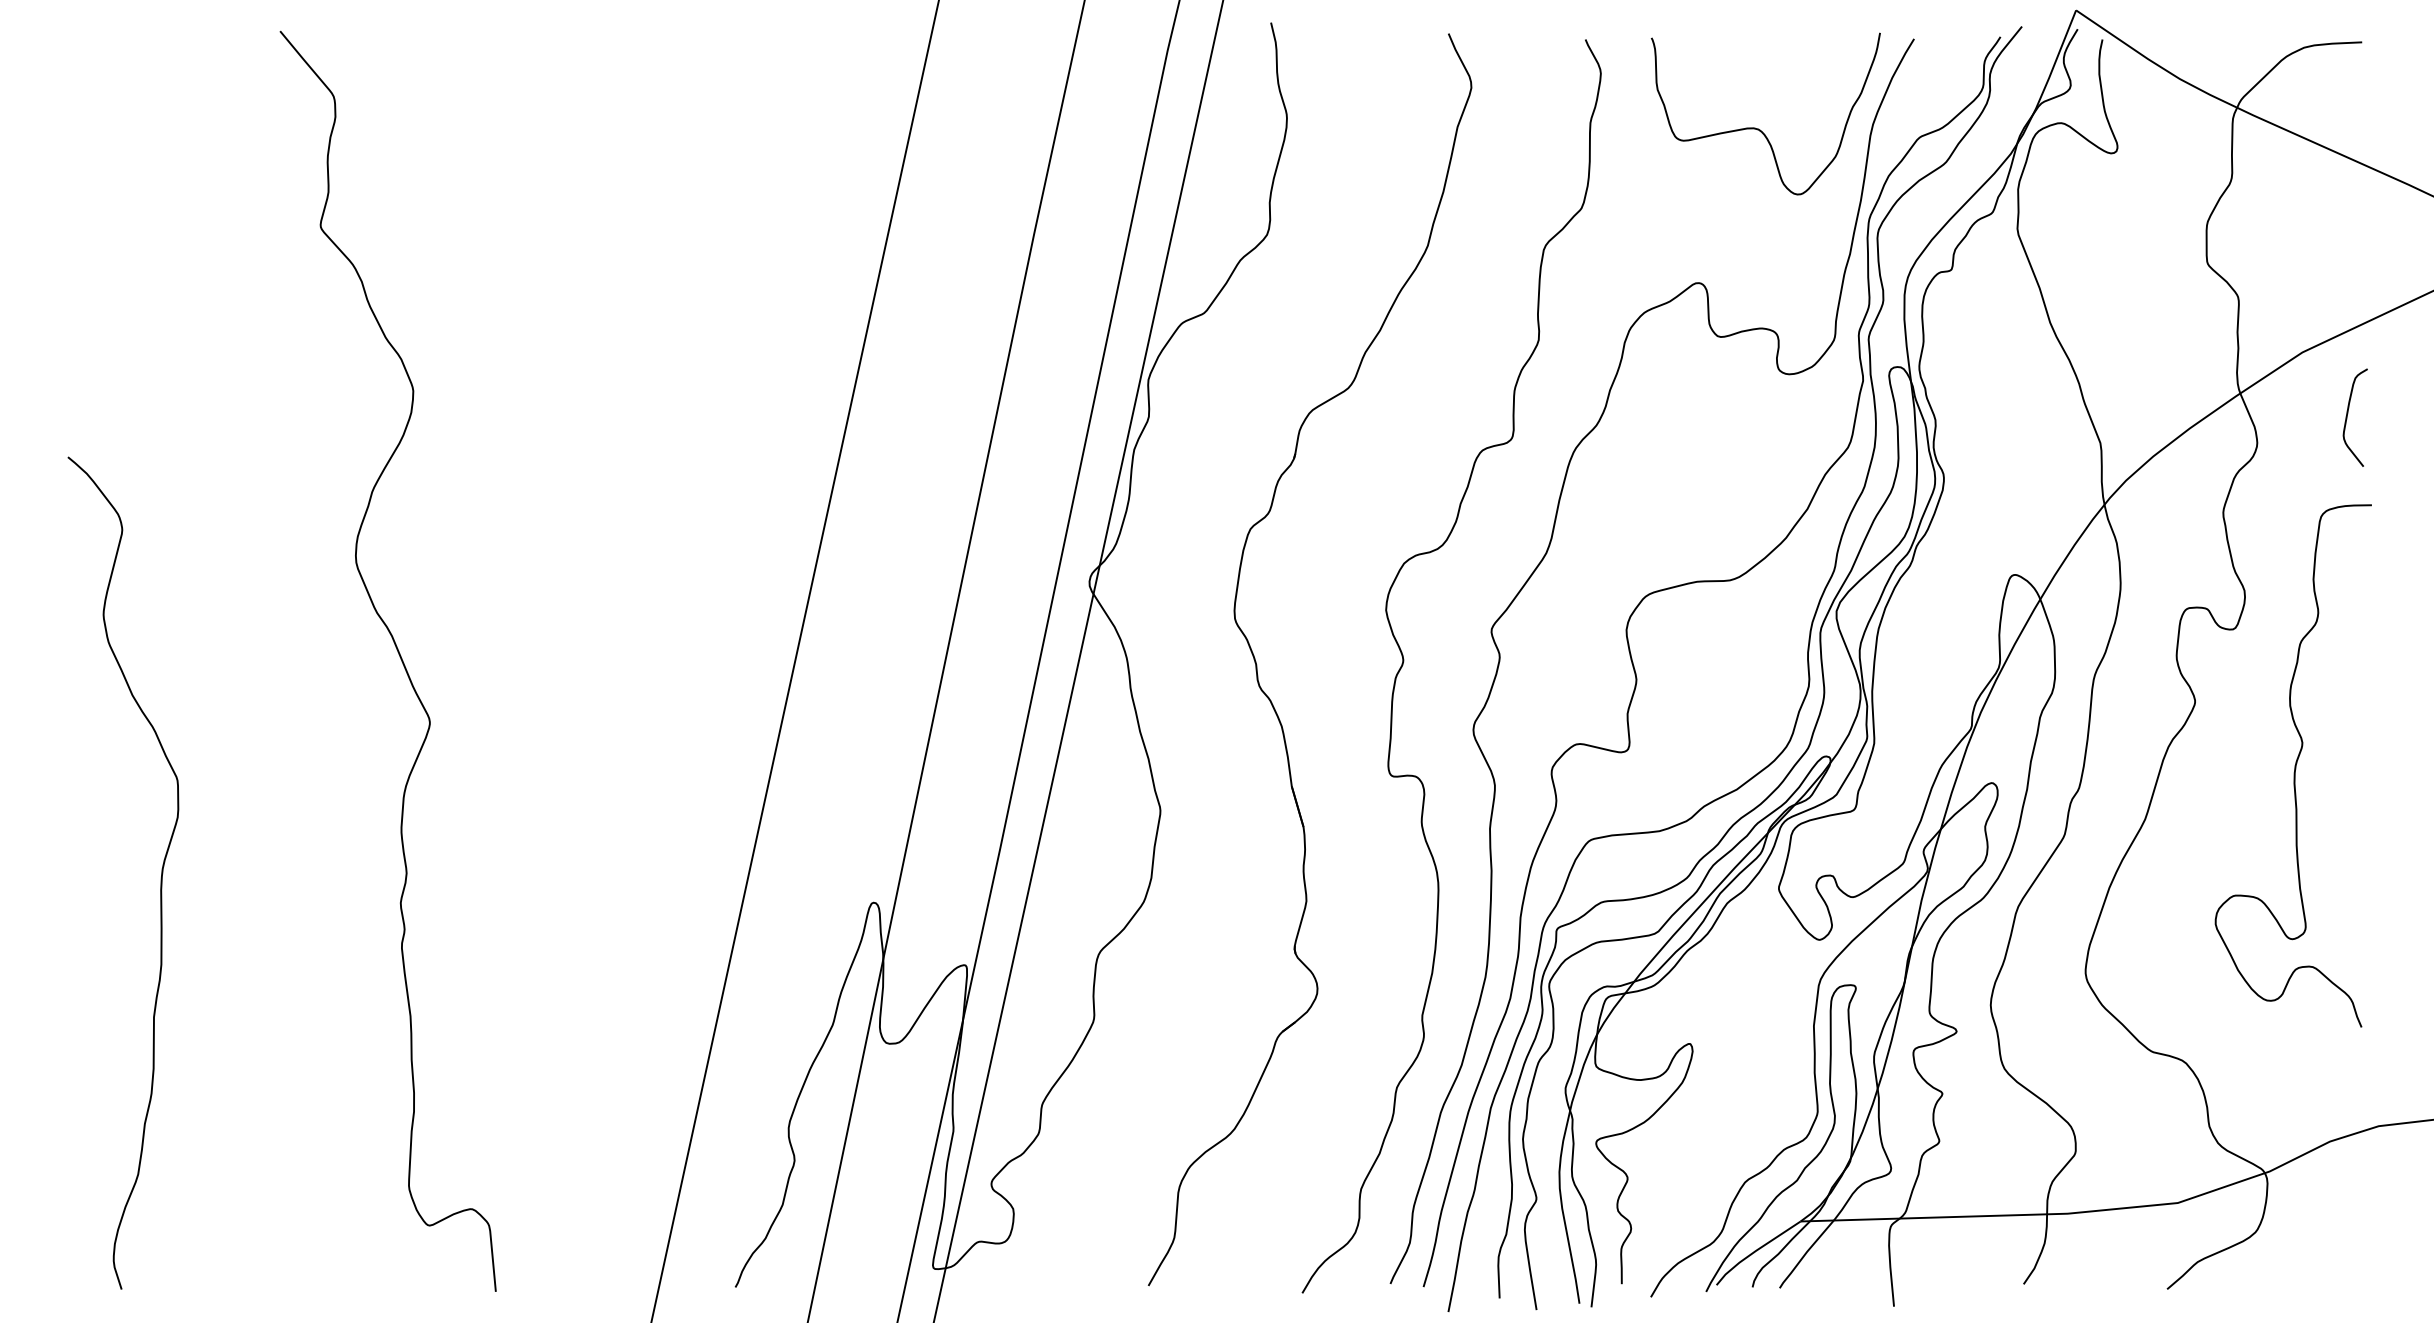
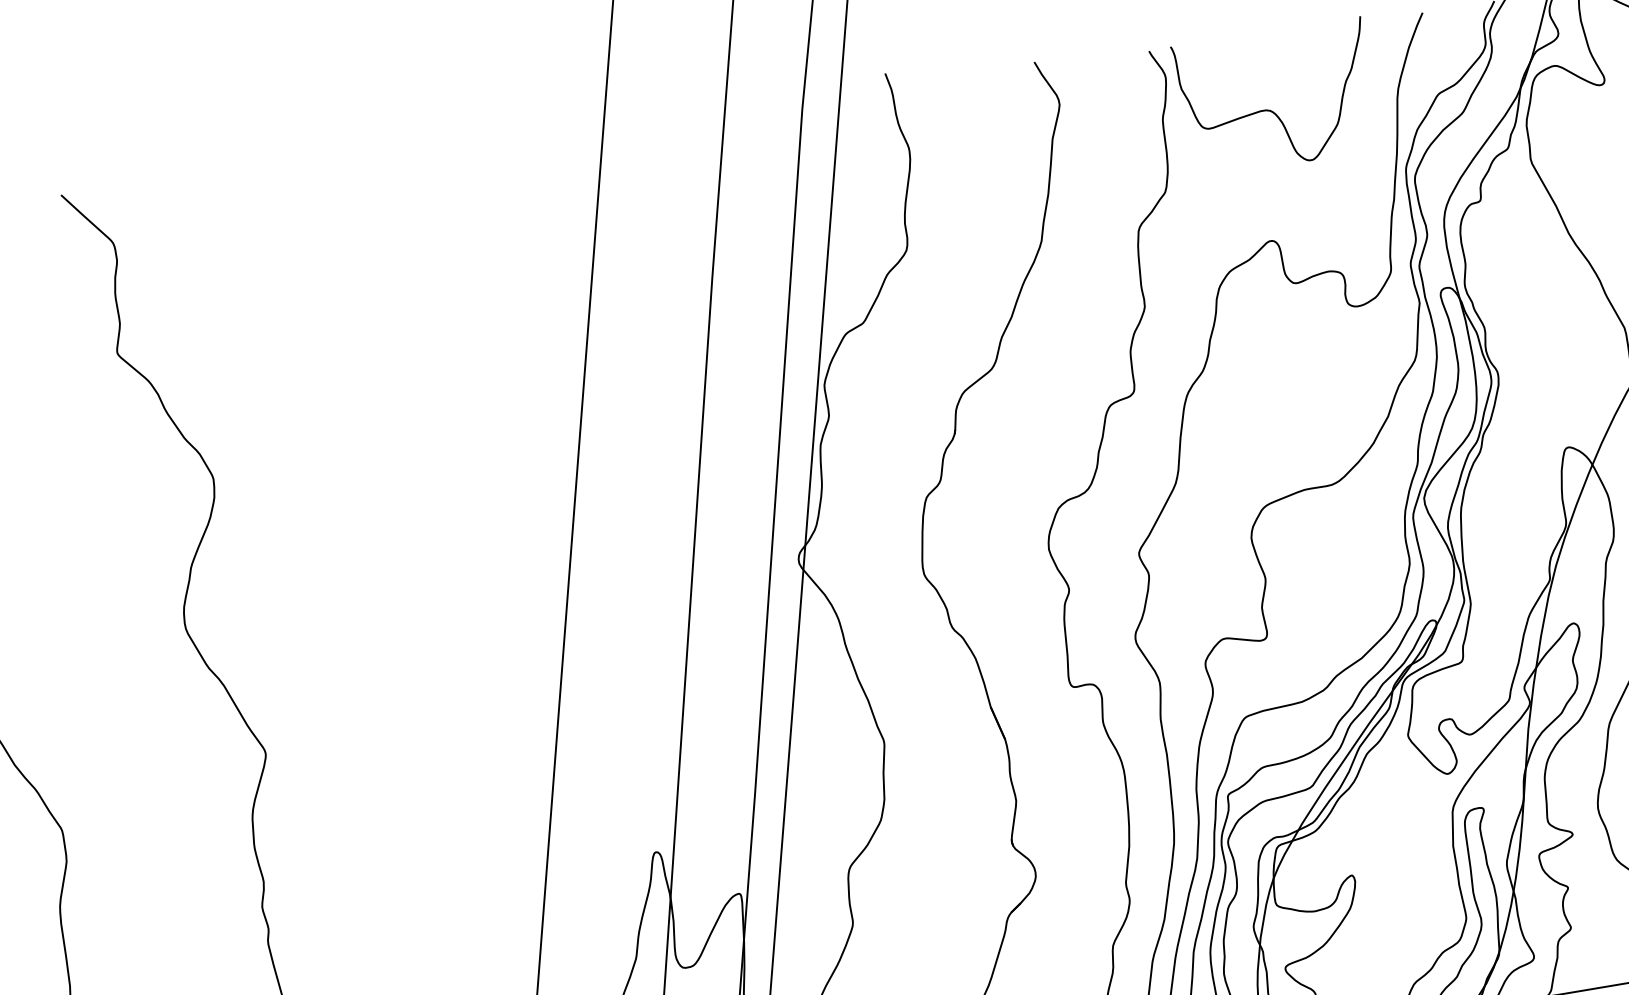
curve: (1758, 128) -> (1270, 109), moved

